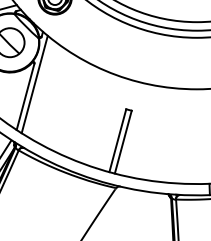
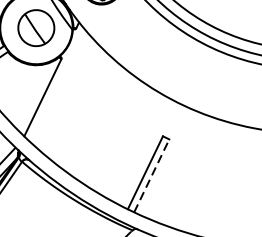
line: (34, 84) -> (56, 84), removed
line: (123, 142) -> (151, 176), solid -> dashed

